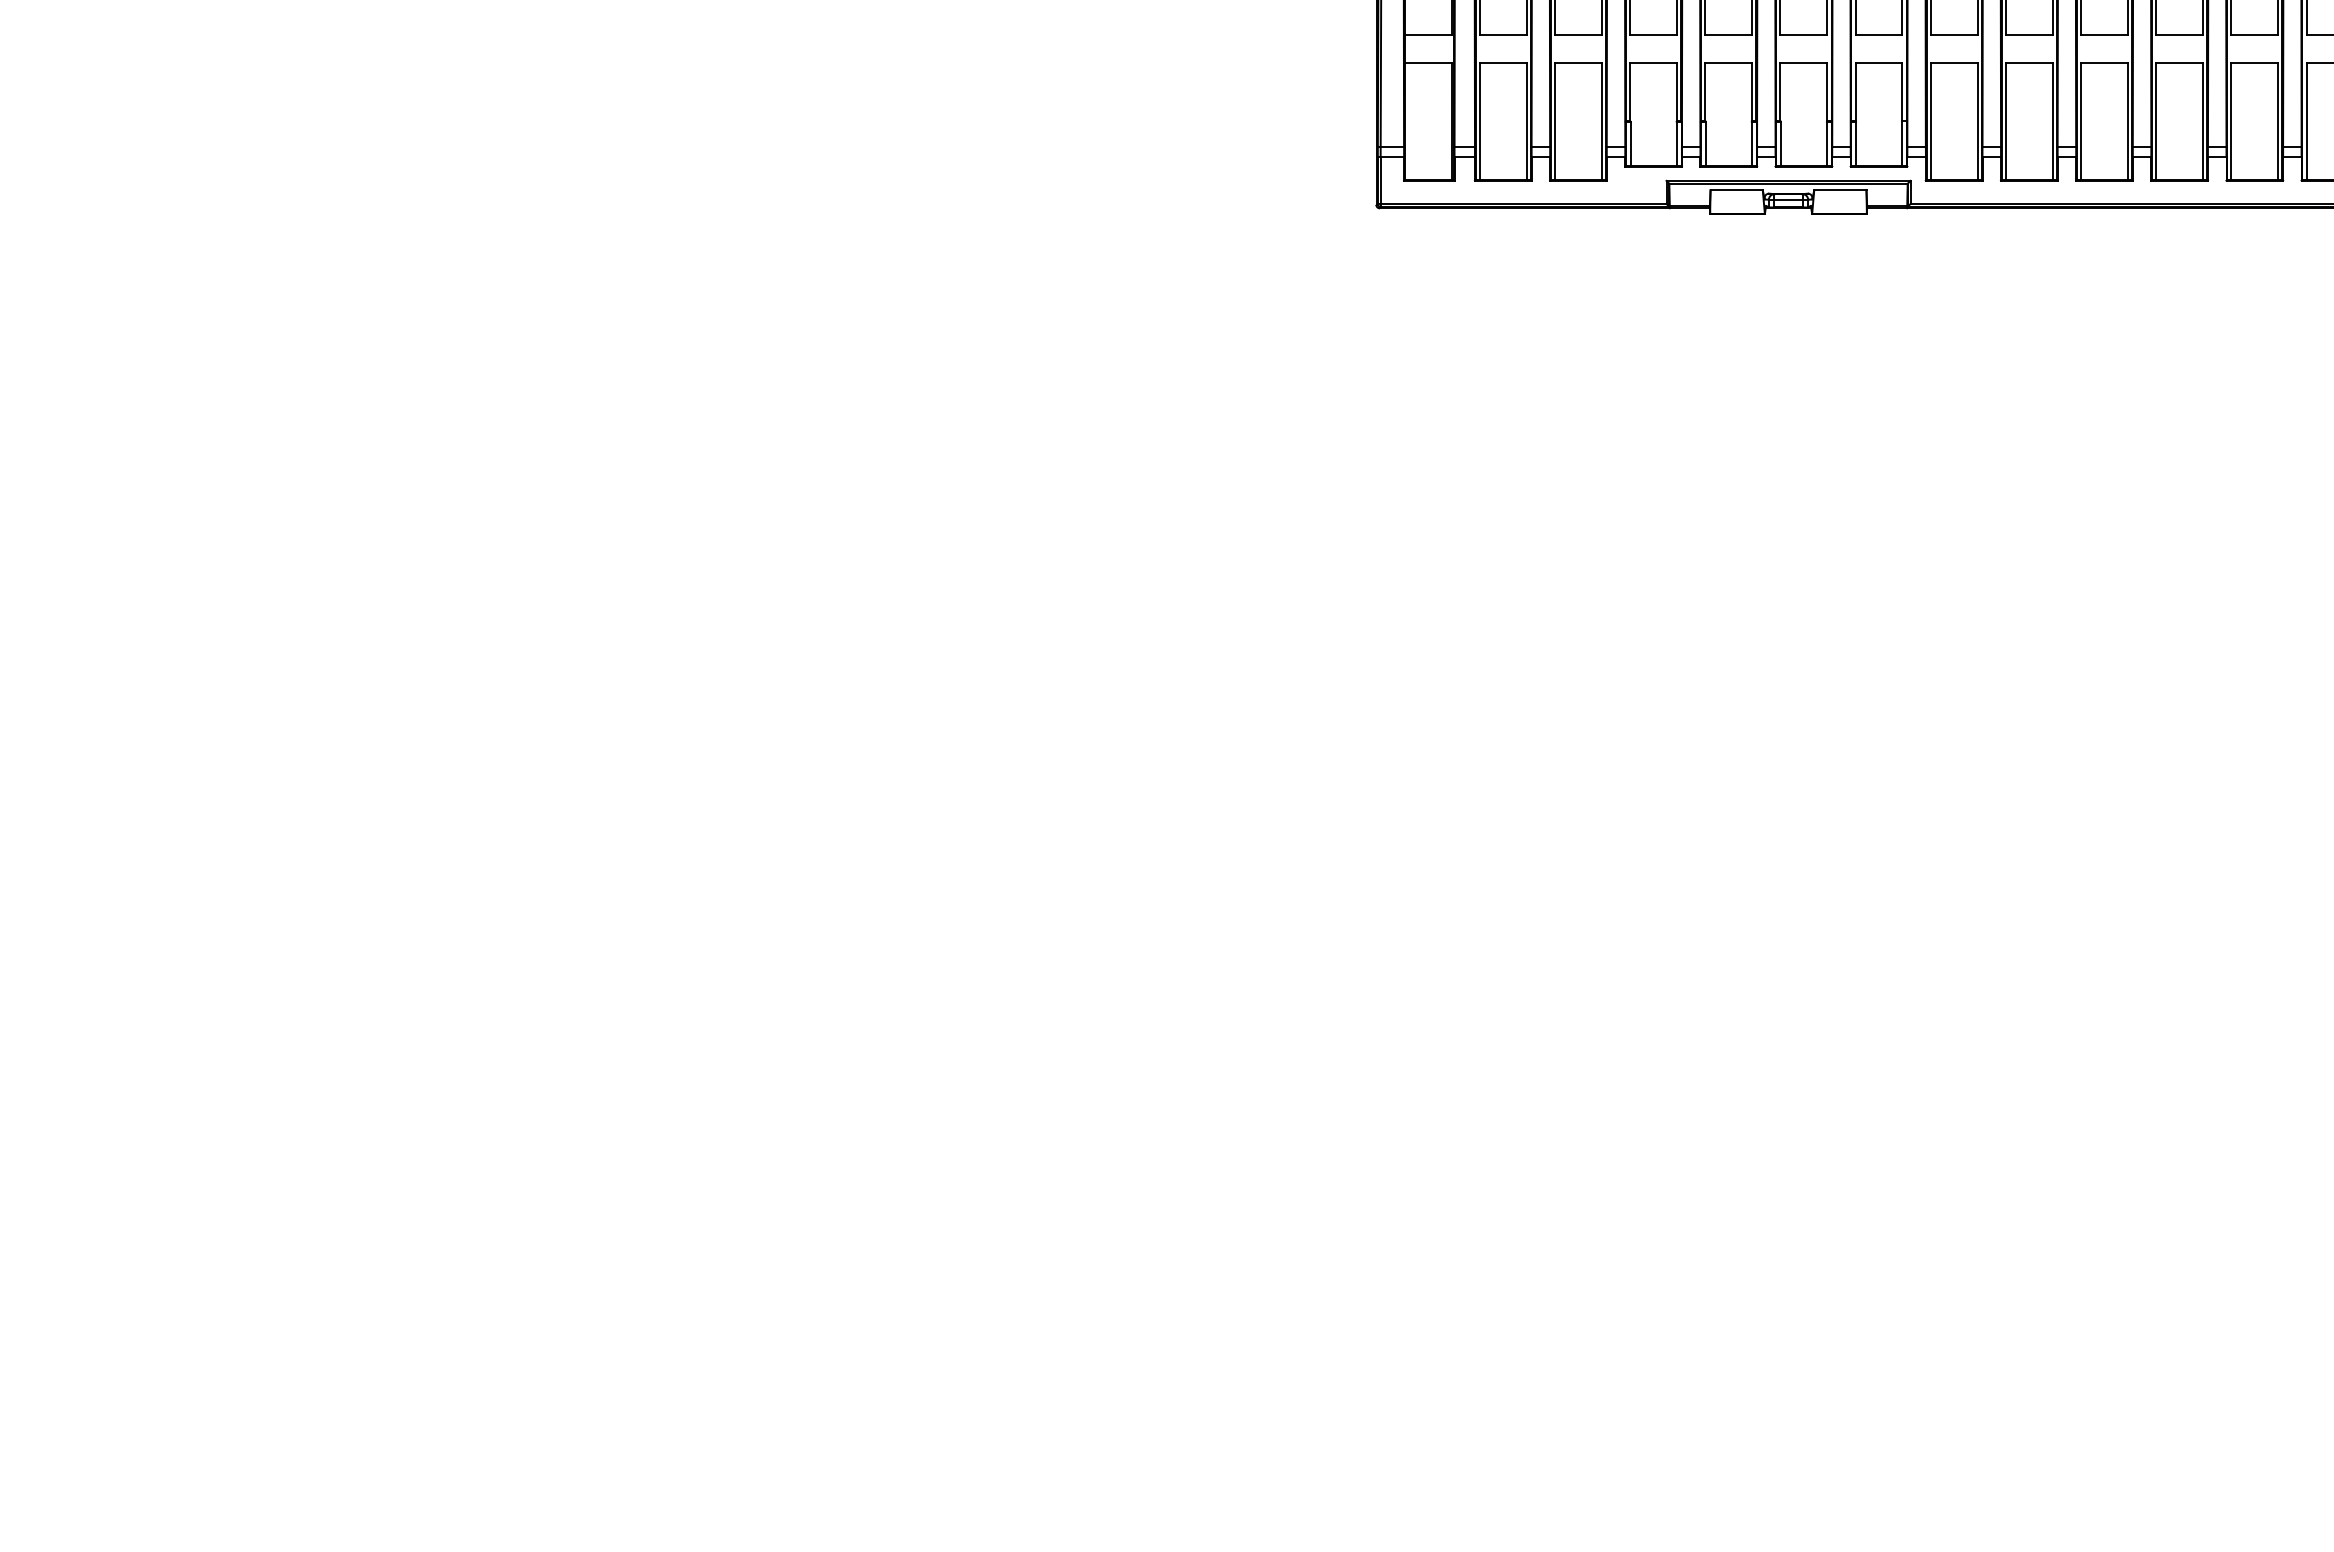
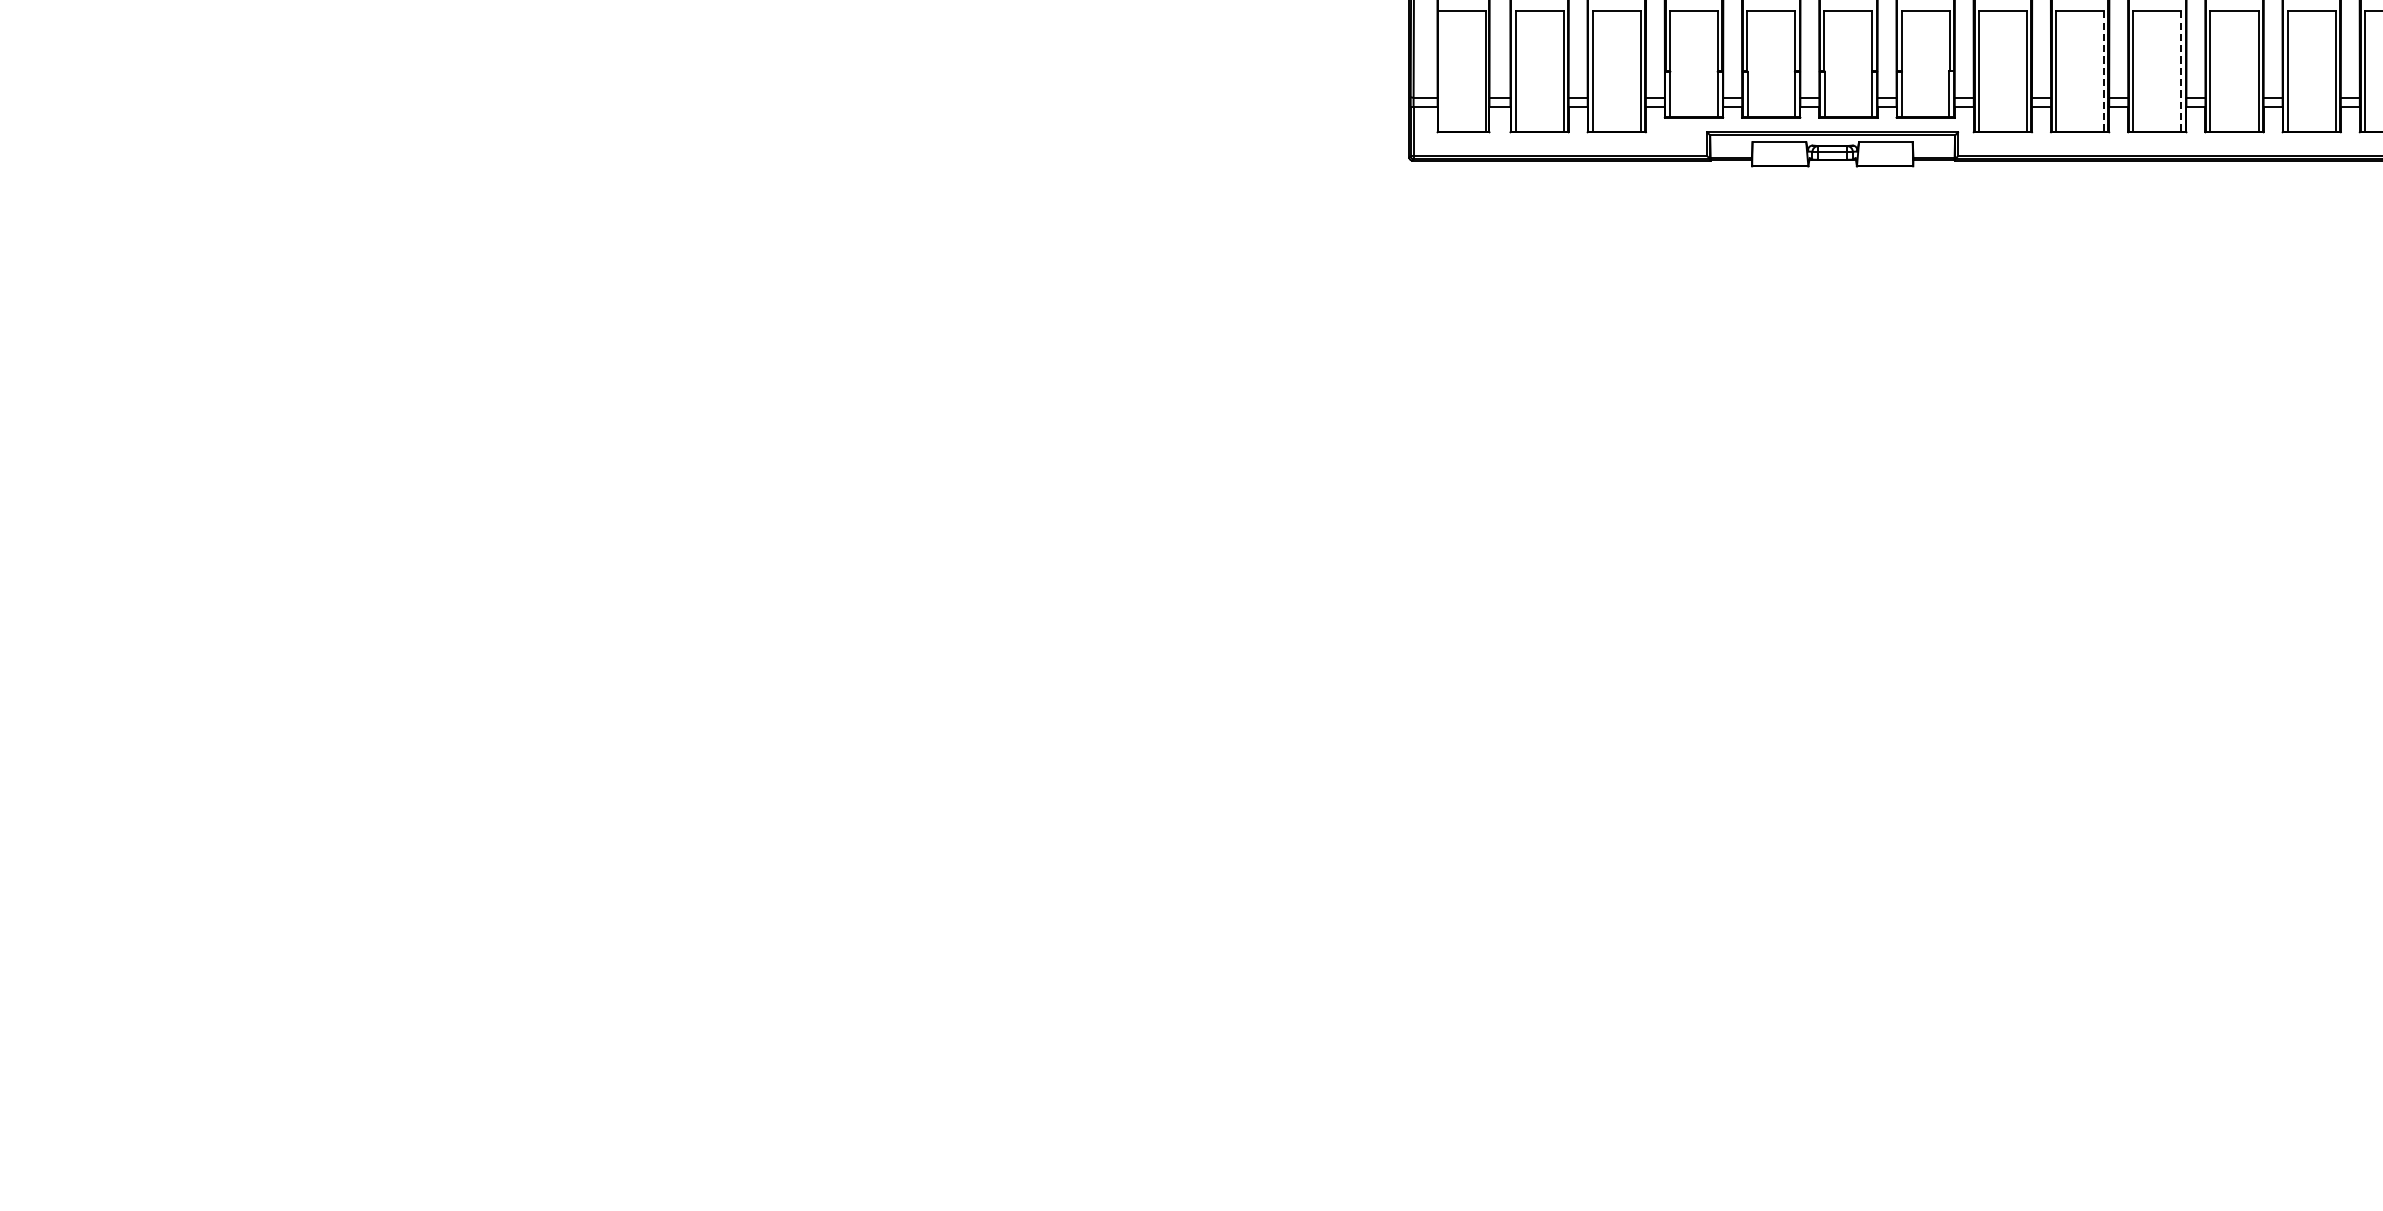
line: (2052, 121) -> (2103, 71), solid -> dashed
line: (2127, 121) -> (2180, 71), solid -> dashed

